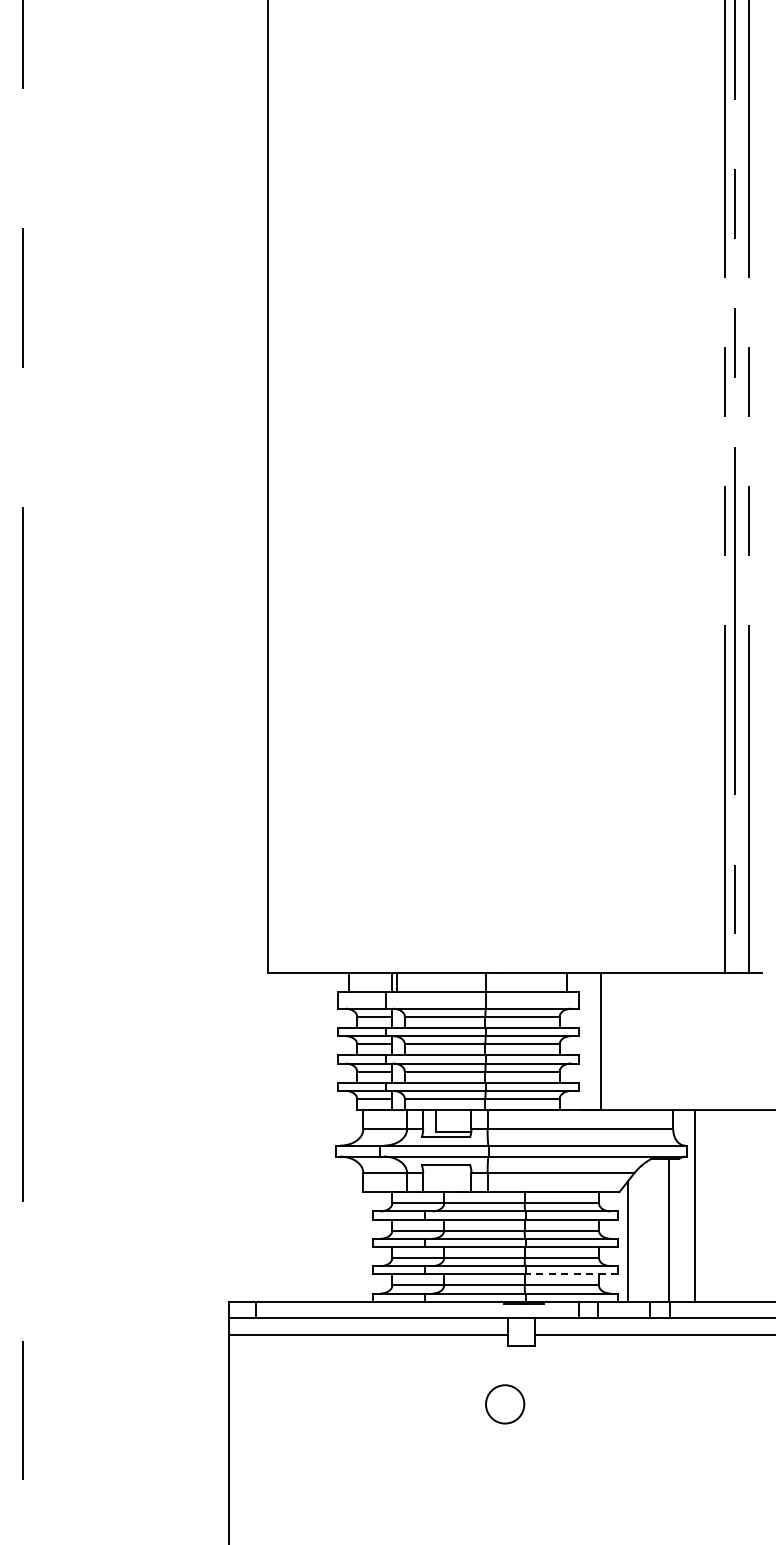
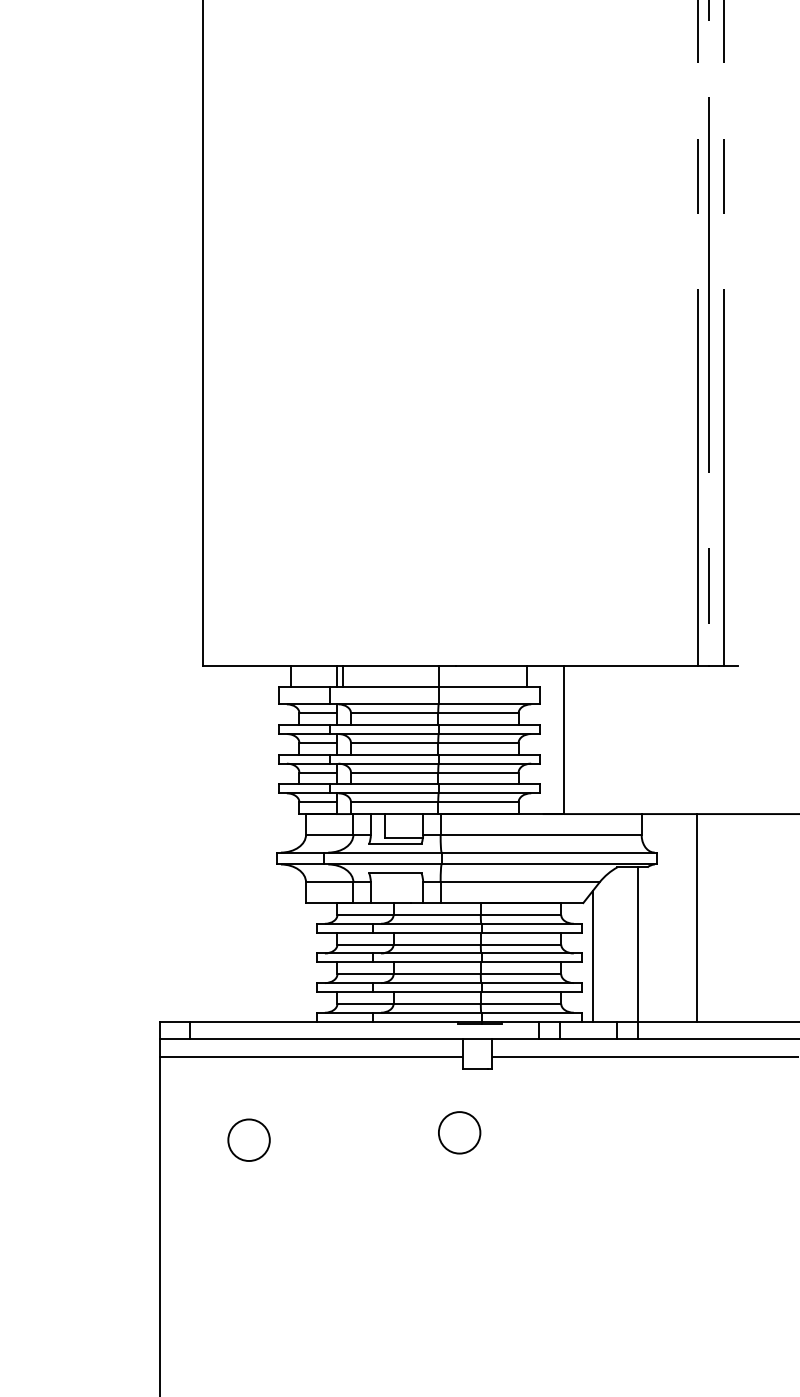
line: (695, 1205) -> (697, 917), moved
line: (571, 1274) -> (531, 992), dashed -> solid
circle: (310, 1411) -> (248, 1140), added

